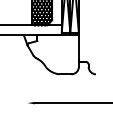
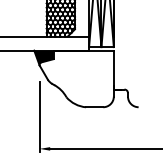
fill: (30, 40) -> (43, 58), added
line: (27, 81) -> (39, 117), added

